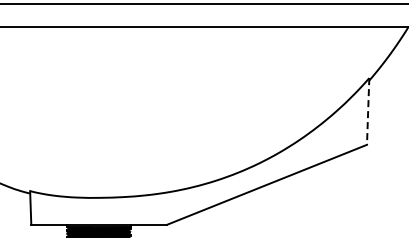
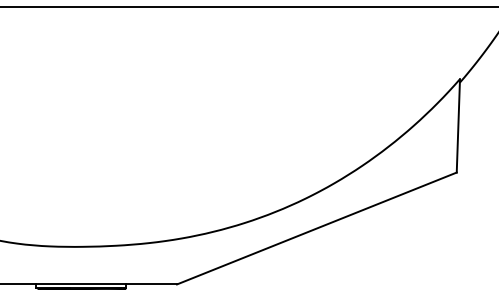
line: (368, 111) -> (458, 125), dashed -> solid

